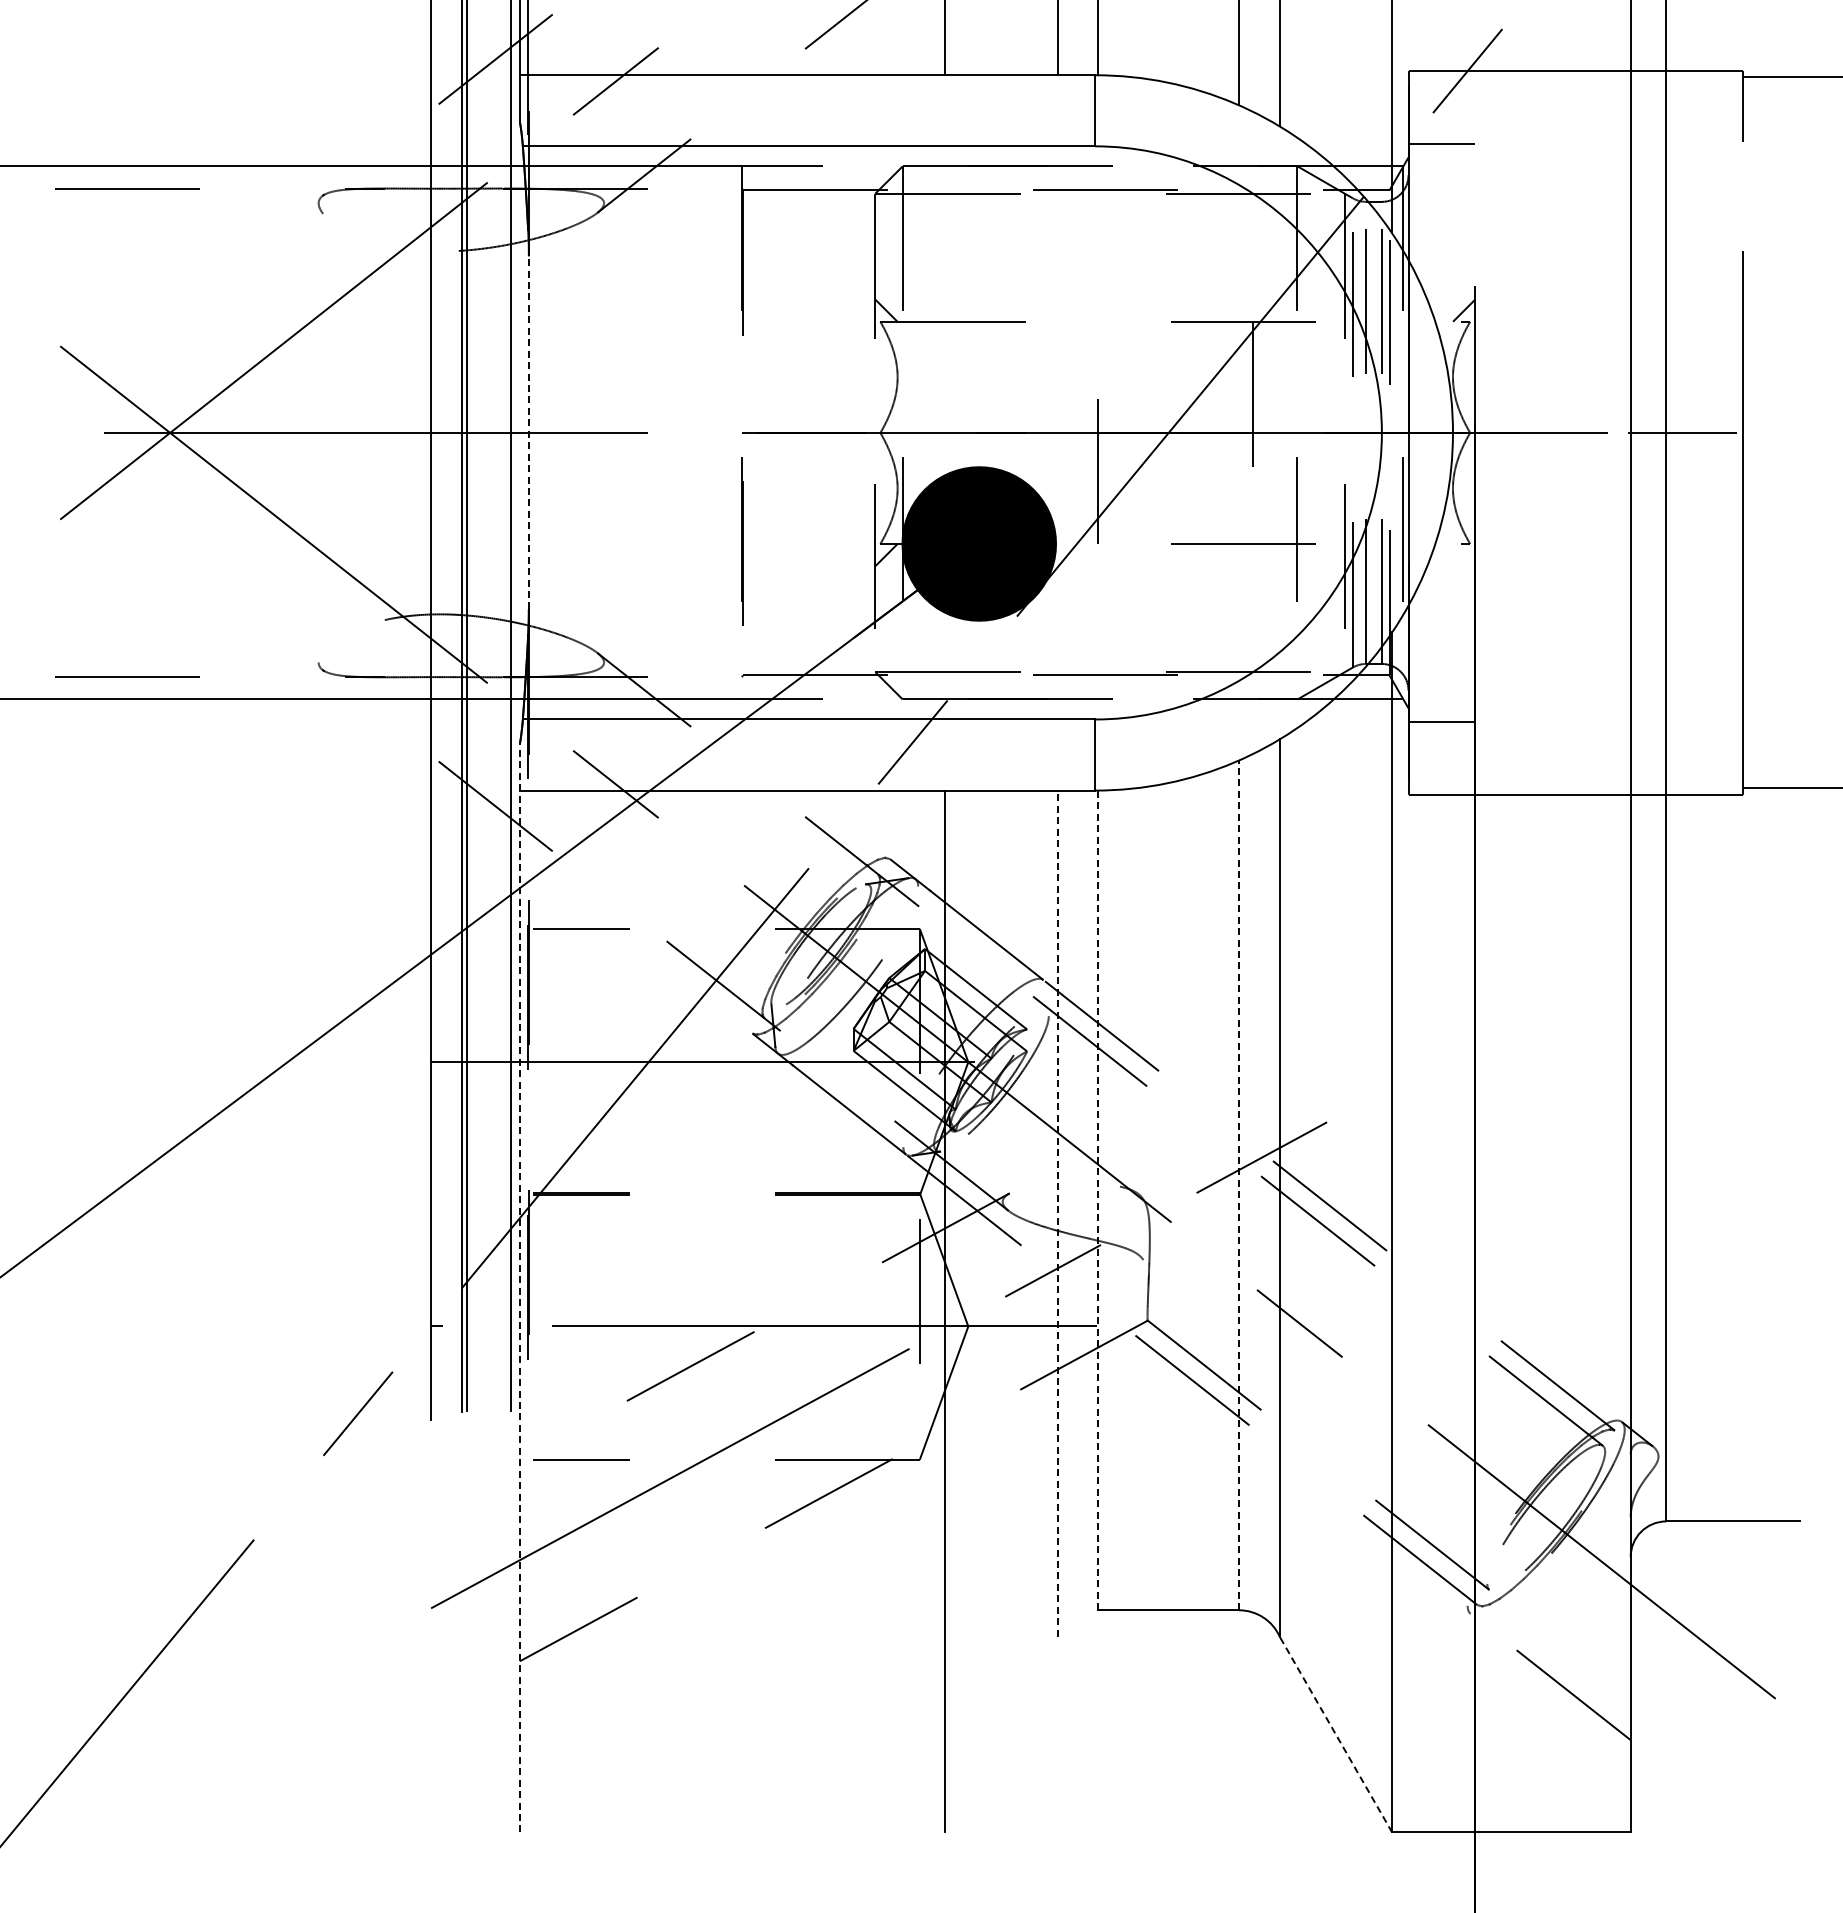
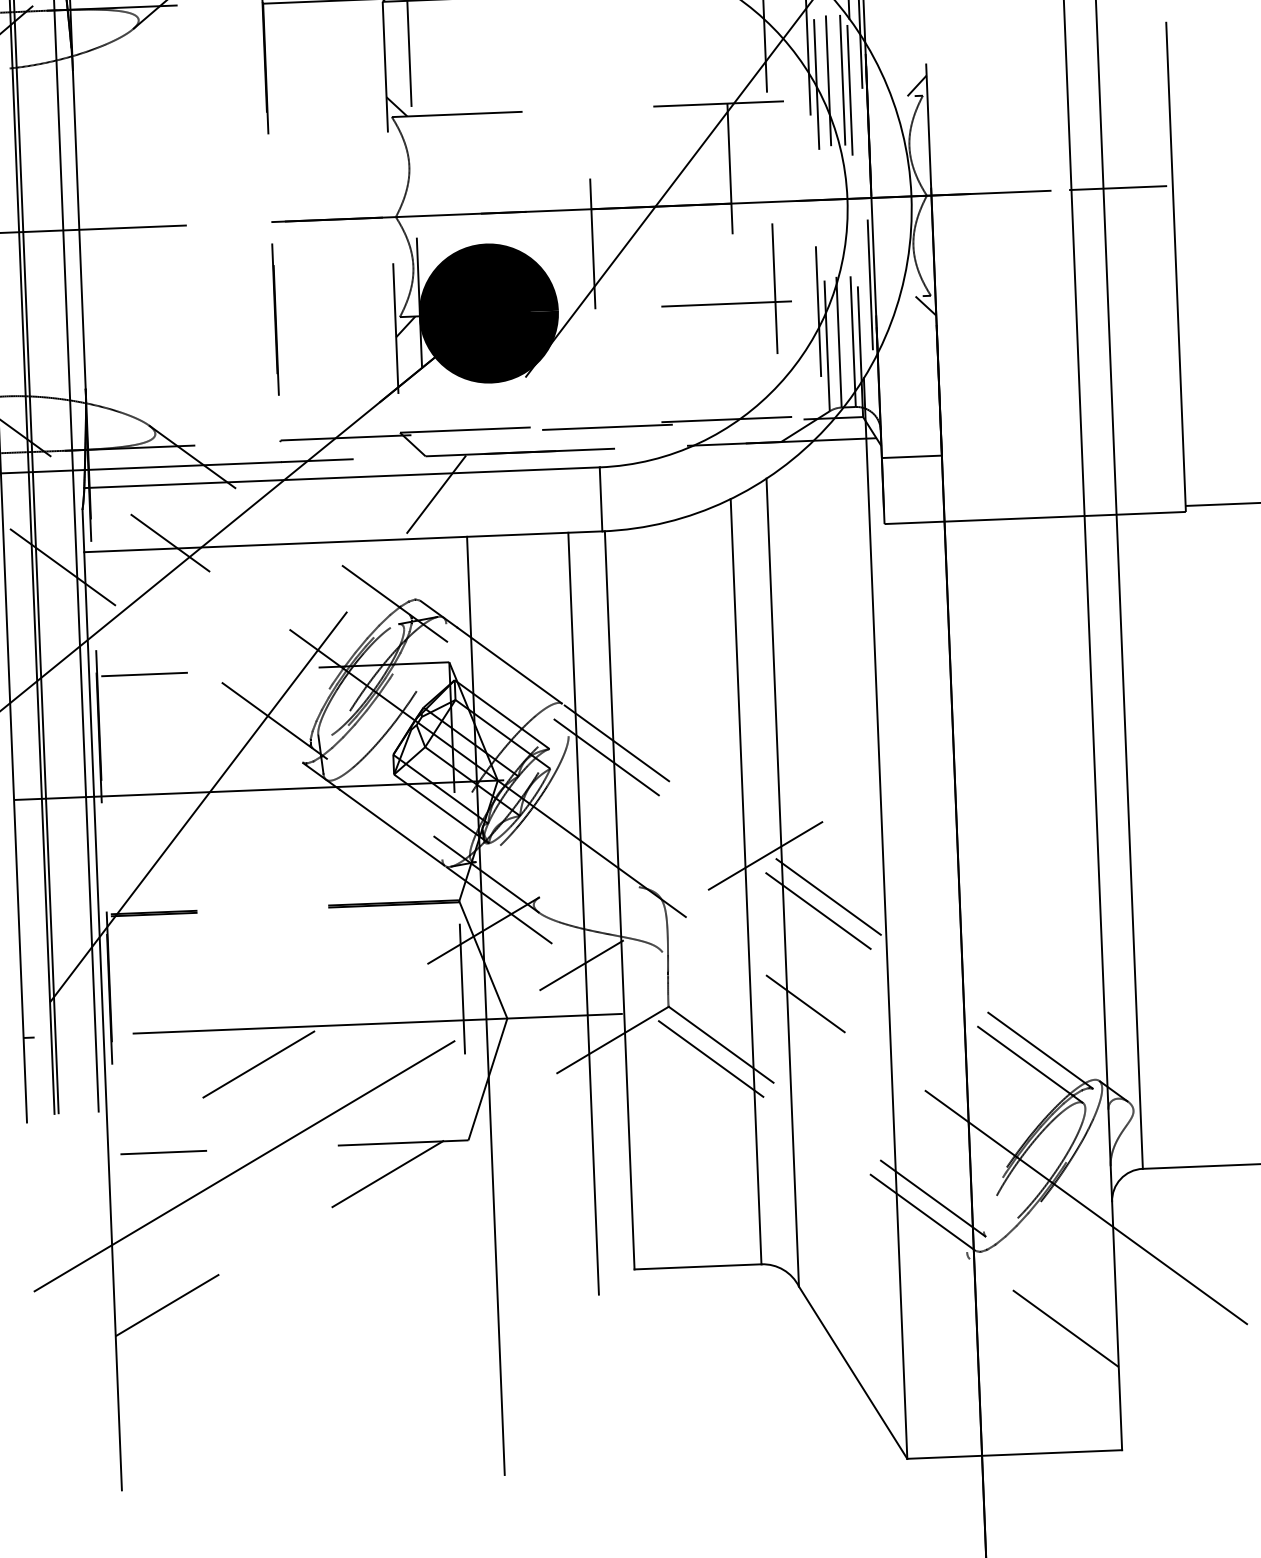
line: (528, 432) -> (78, 229), dashed -> solid
line: (1464, 555) -> (926, 306), added
line: (1239, 1185) -> (746, 881), dashed -> solid
line: (1098, 1200) -> (620, 900), dashed -> solid
line: (1057, 1213) -> (583, 913), dashed -> solid
line: (519, 1287) -> (101, 999), dashed -> solid
line: (1335, 1734) -> (852, 1372), dashed -> solid

